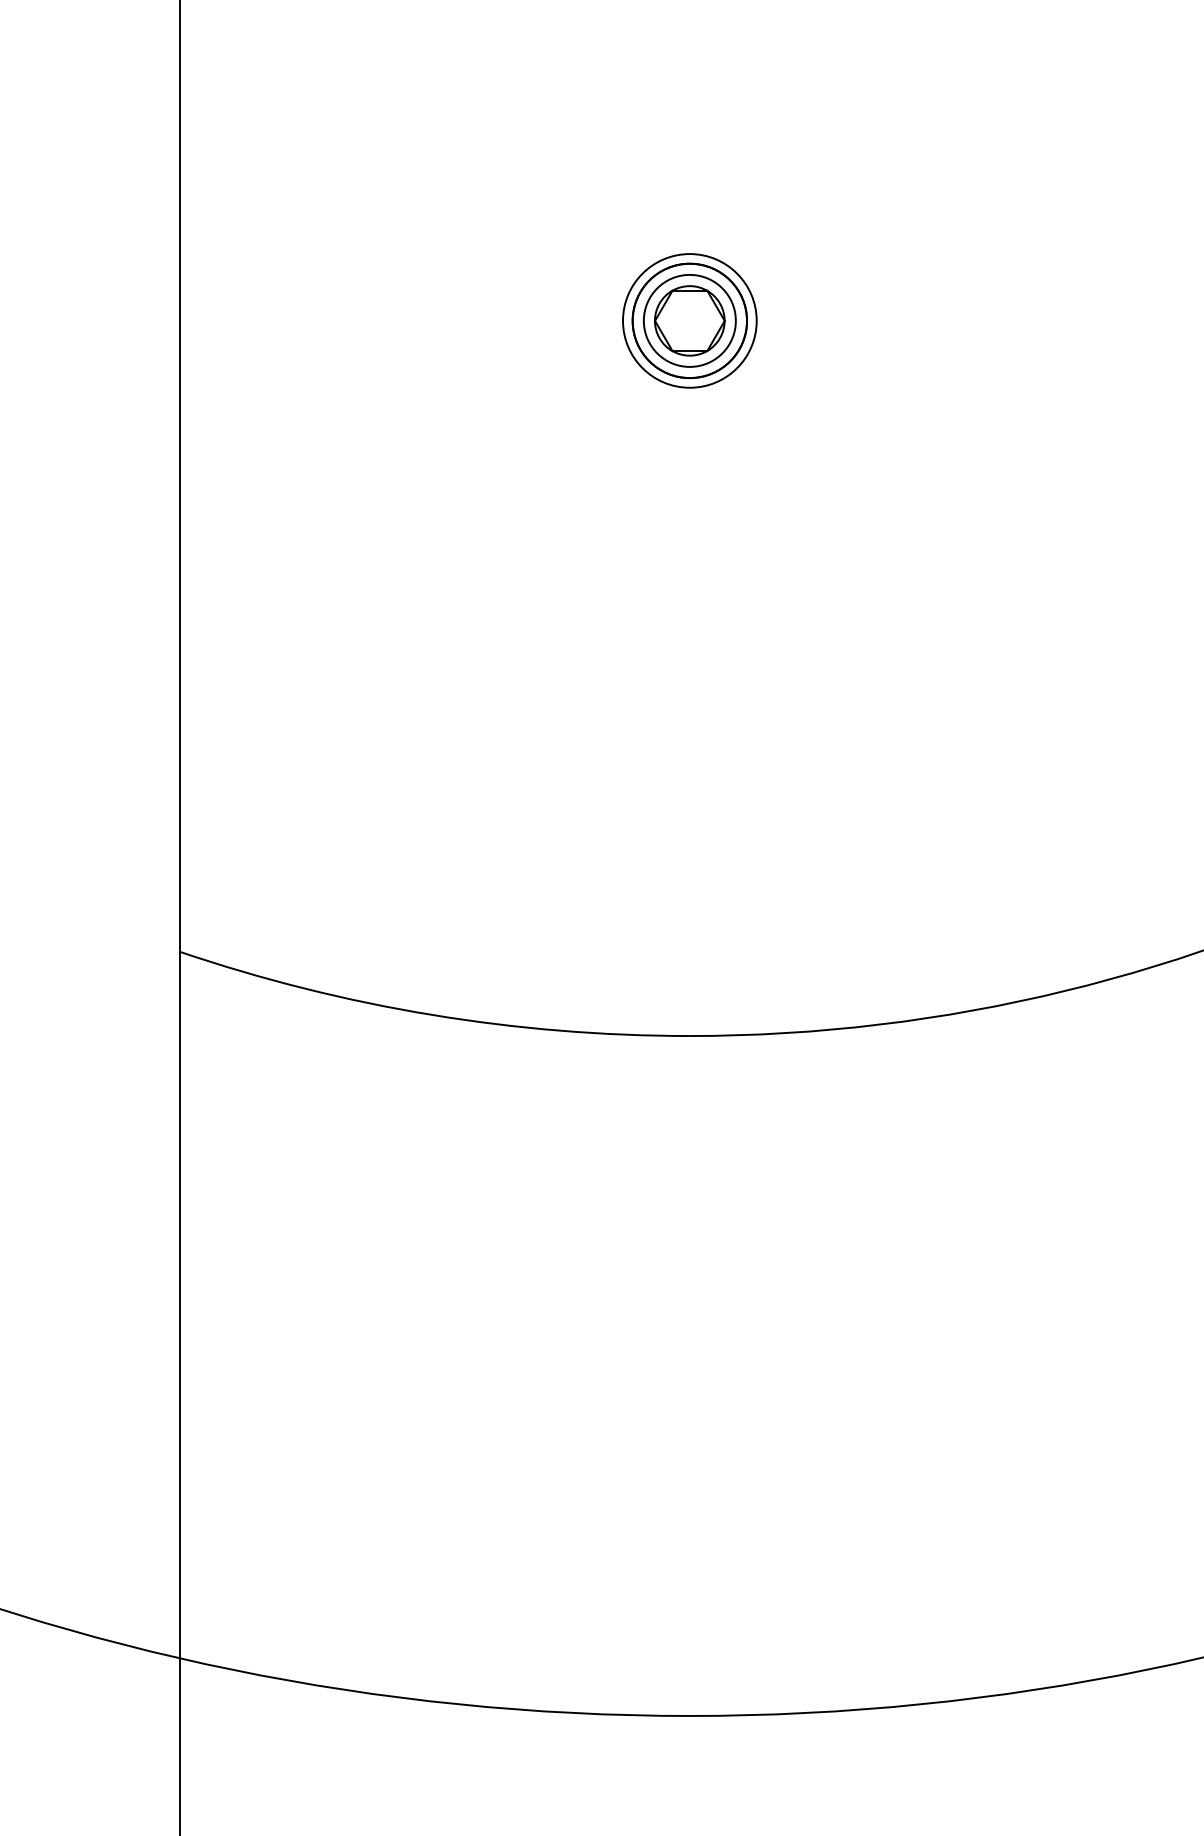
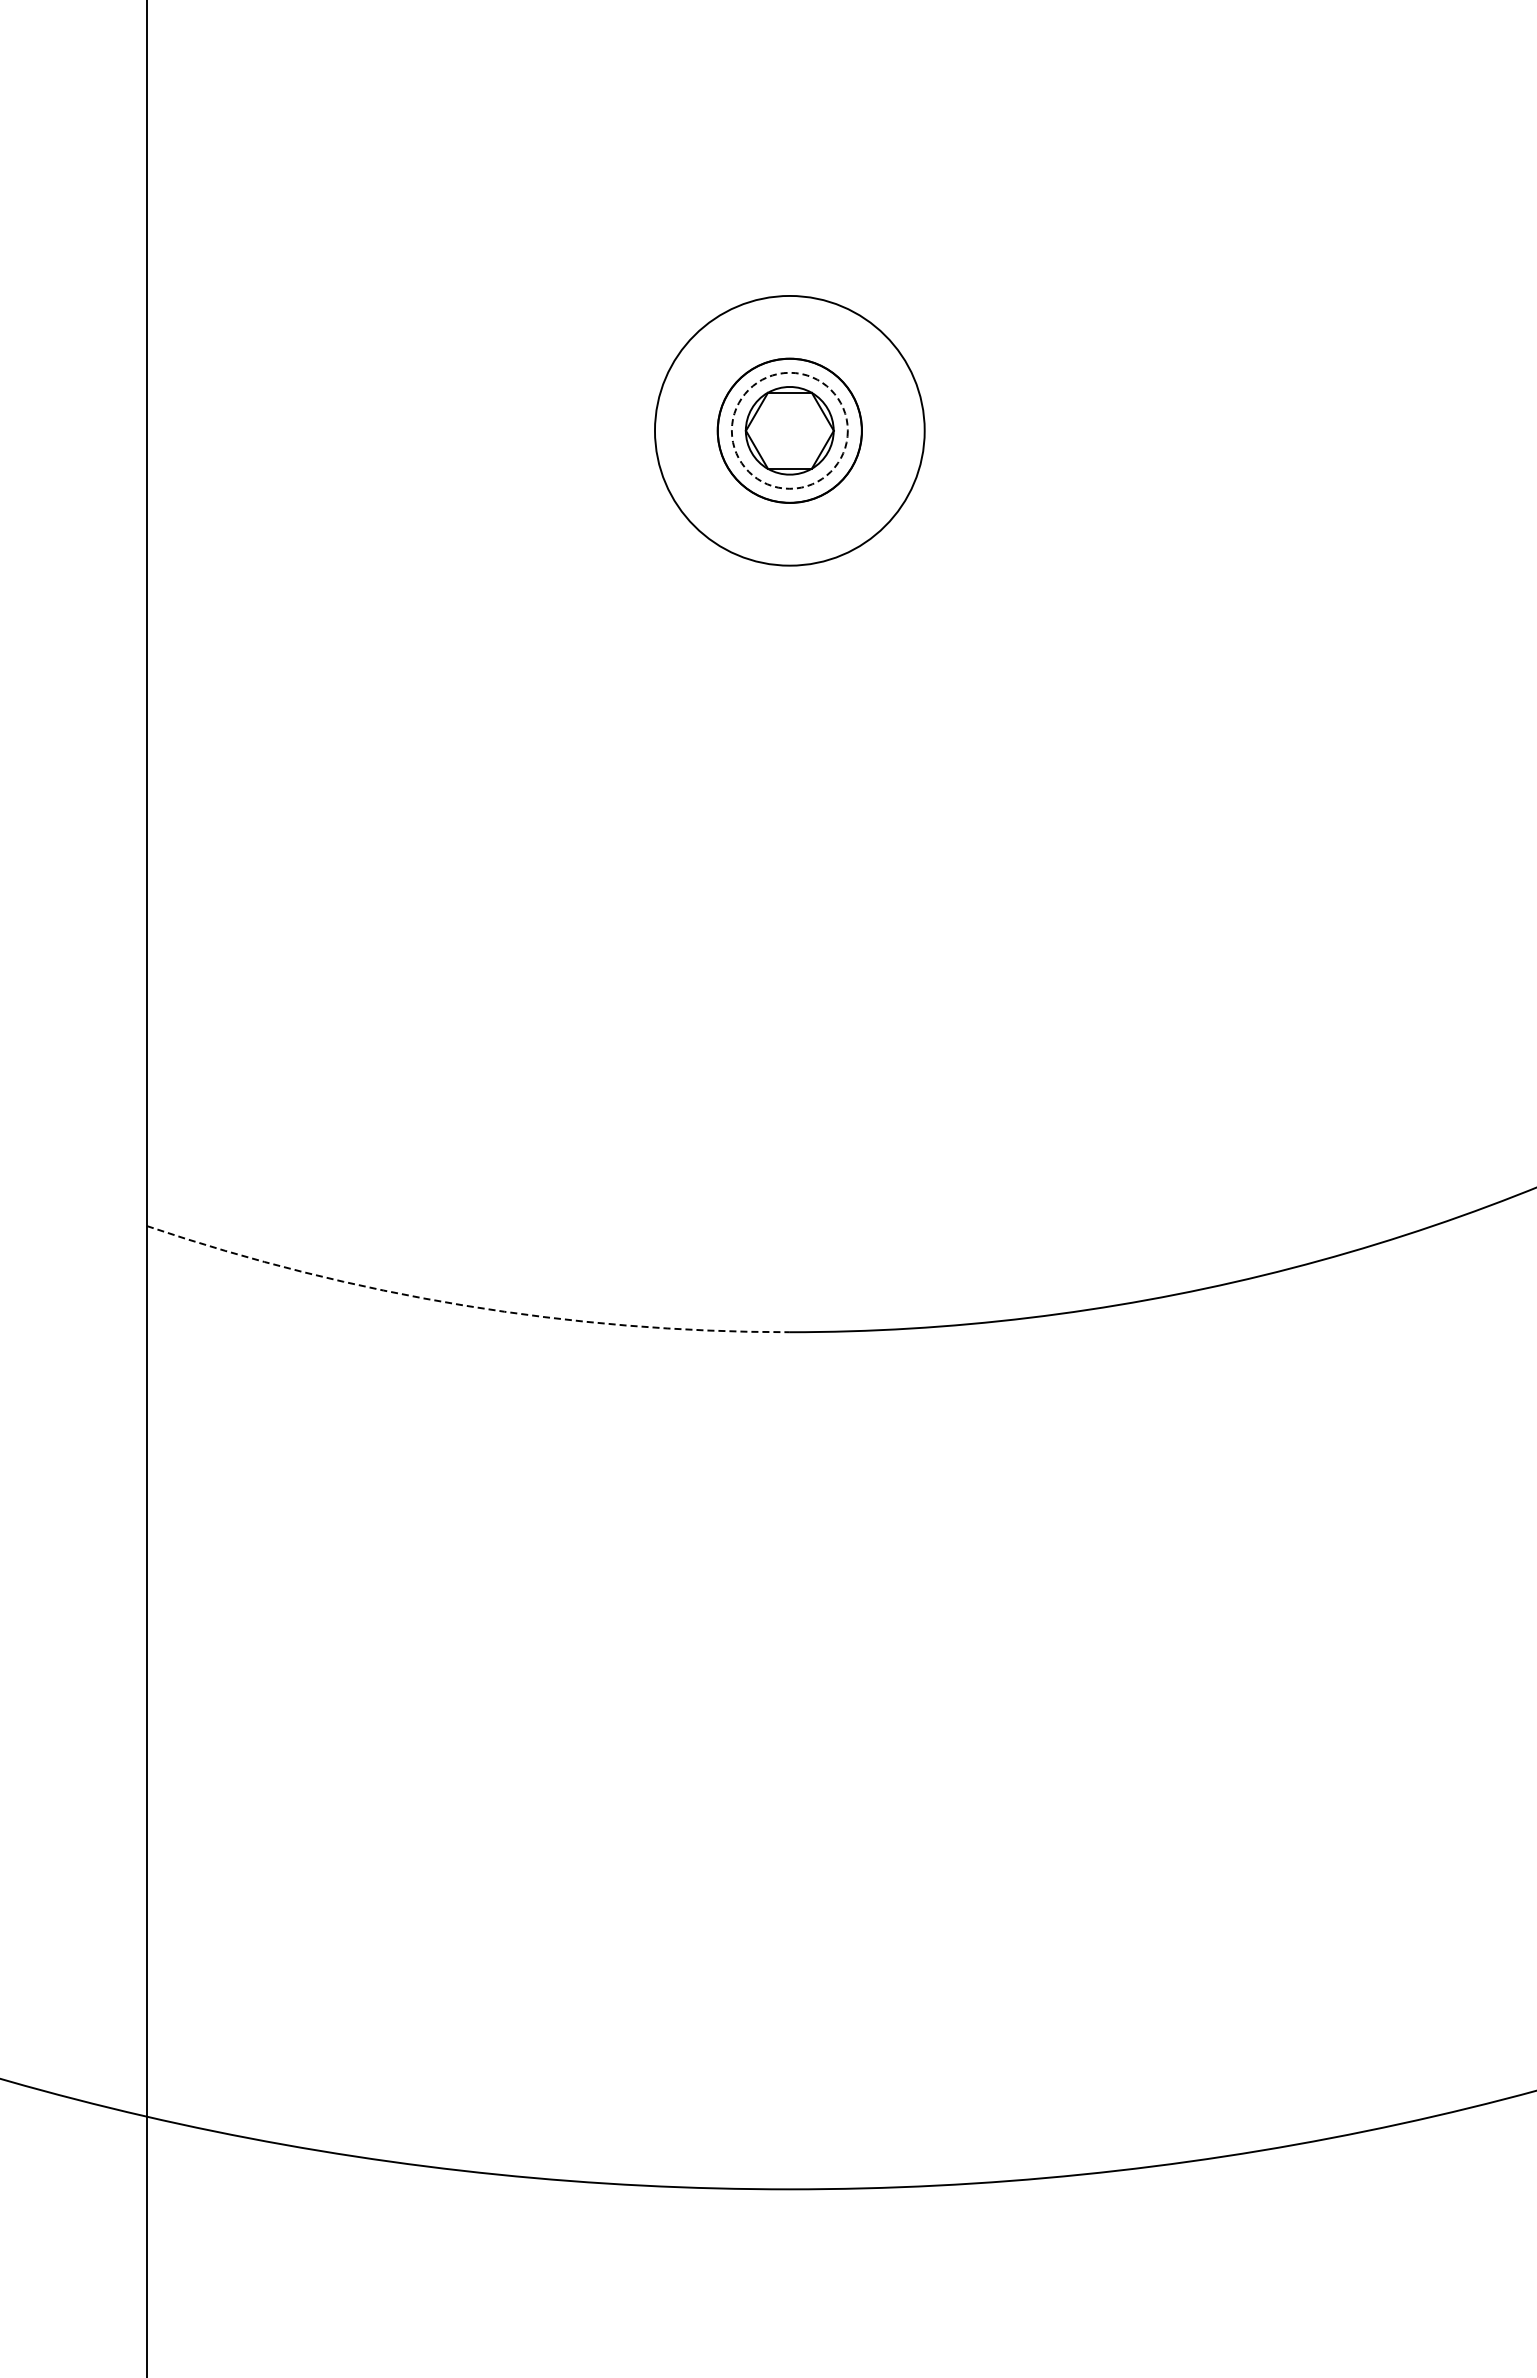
circle: (689, 320) -> (789, 430), size x1.6
circle: (689, 320) -> (789, 430), solid -> dashed
arc: (431, 1014) -> (464, 1305), solid -> dashed

